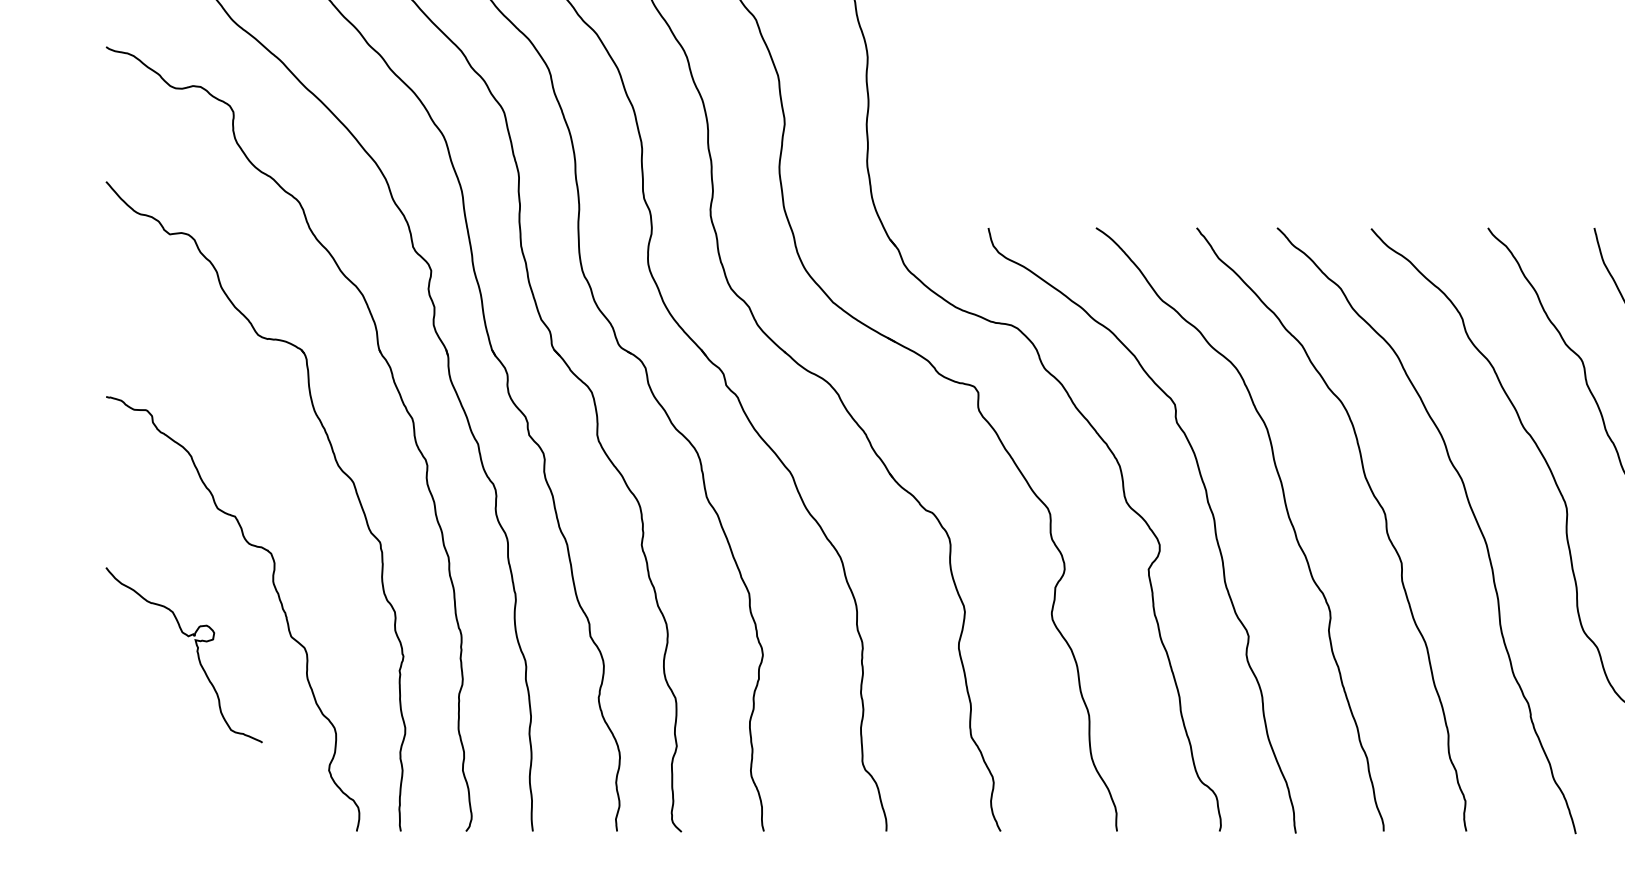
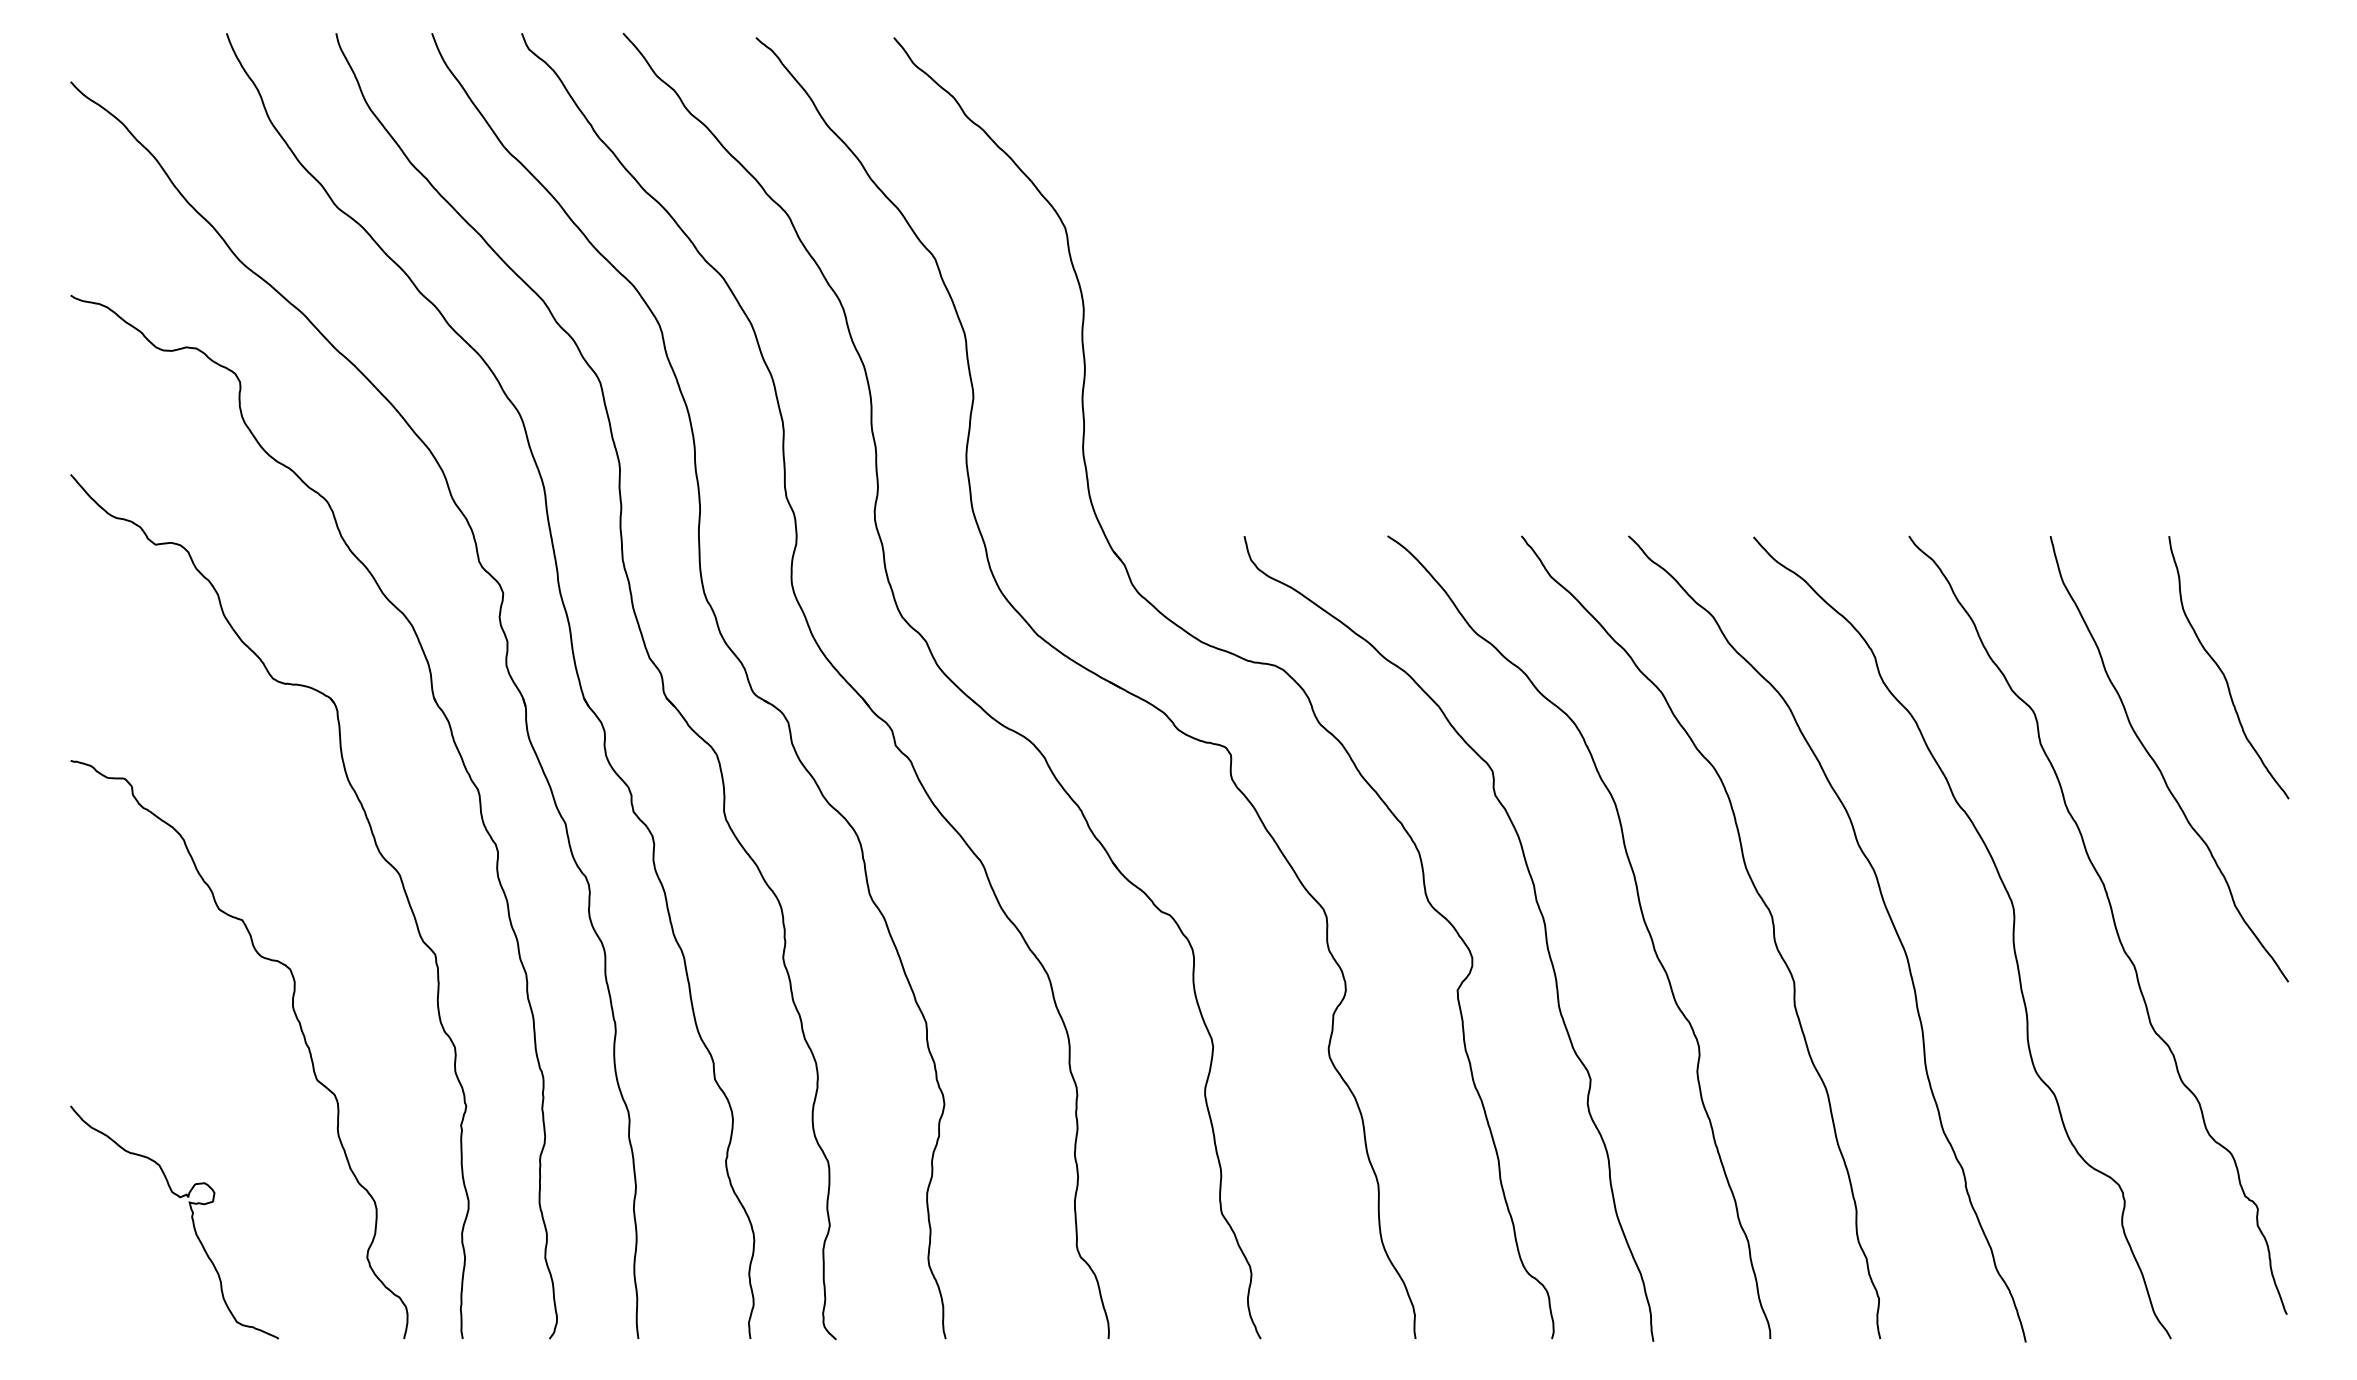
curve: (196, 652) -> (191, 1219), moved

